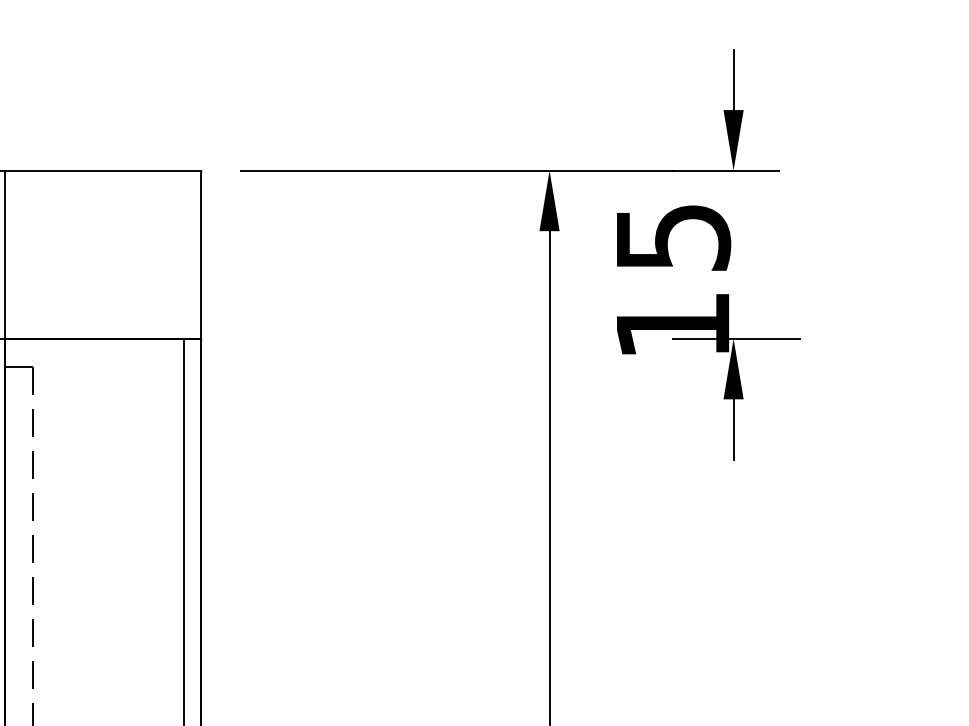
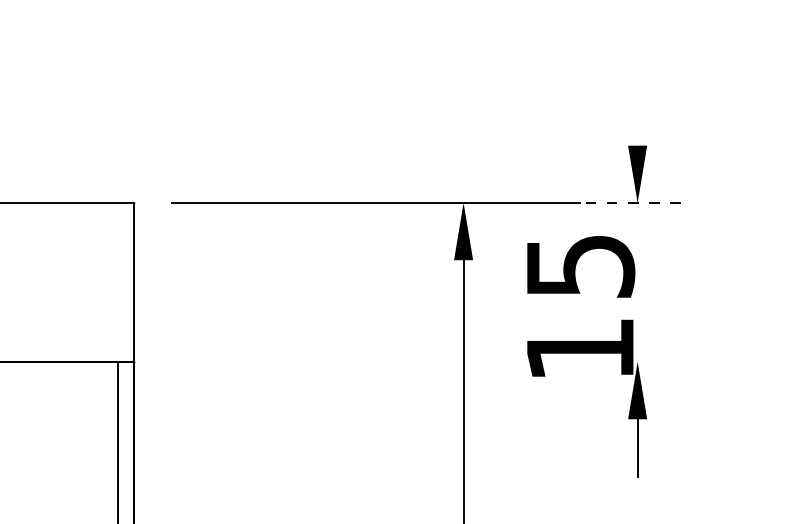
line: (733, 79) -> (637, 116), removed
line: (725, 170) -> (629, 202), solid -> dashed
line: (736, 338) -> (640, 361), removed

